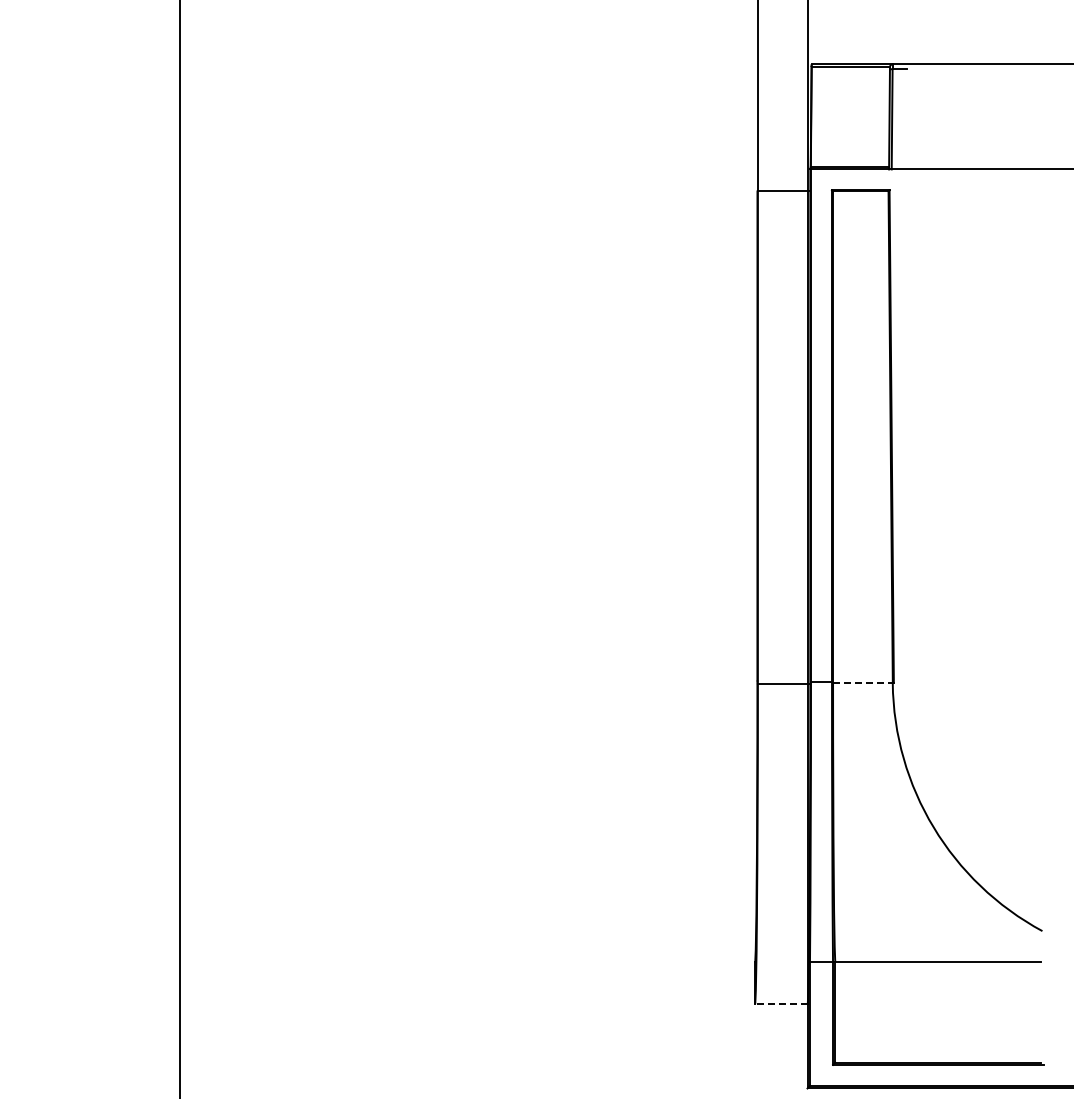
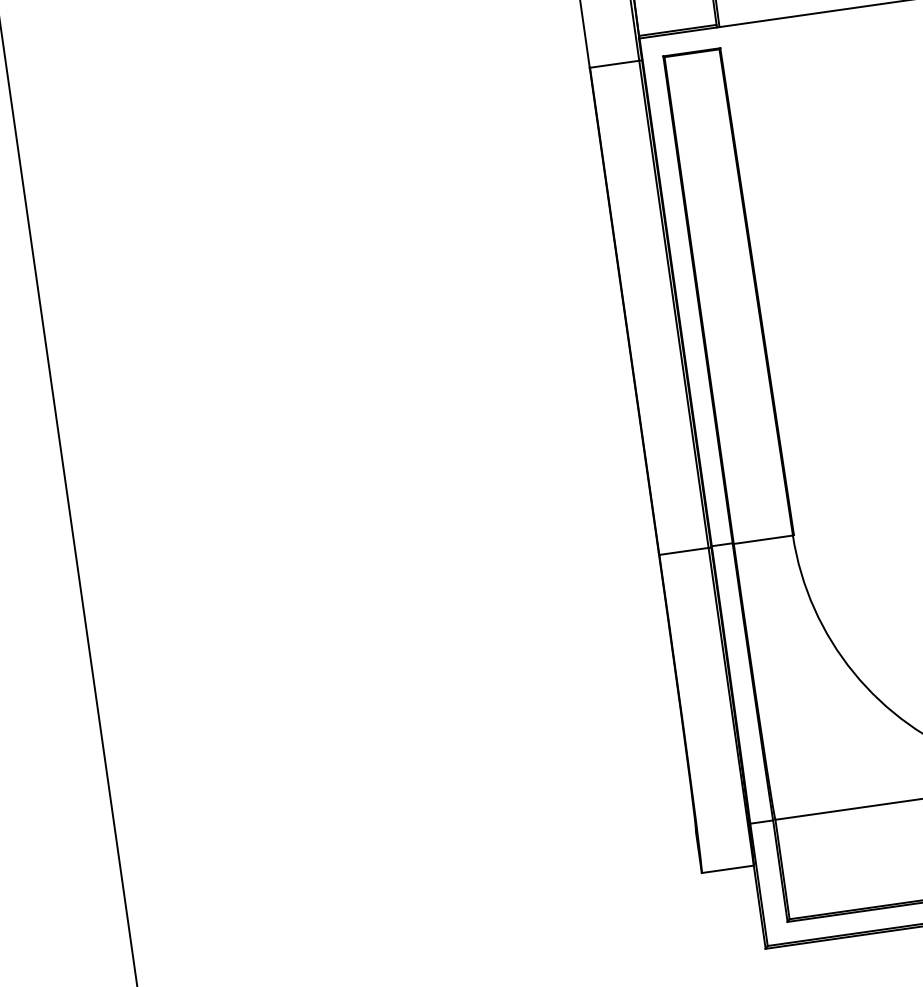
line: (862, 683) -> (763, 540), dashed -> solid
line: (780, 1004) -> (727, 869), dashed -> solid

